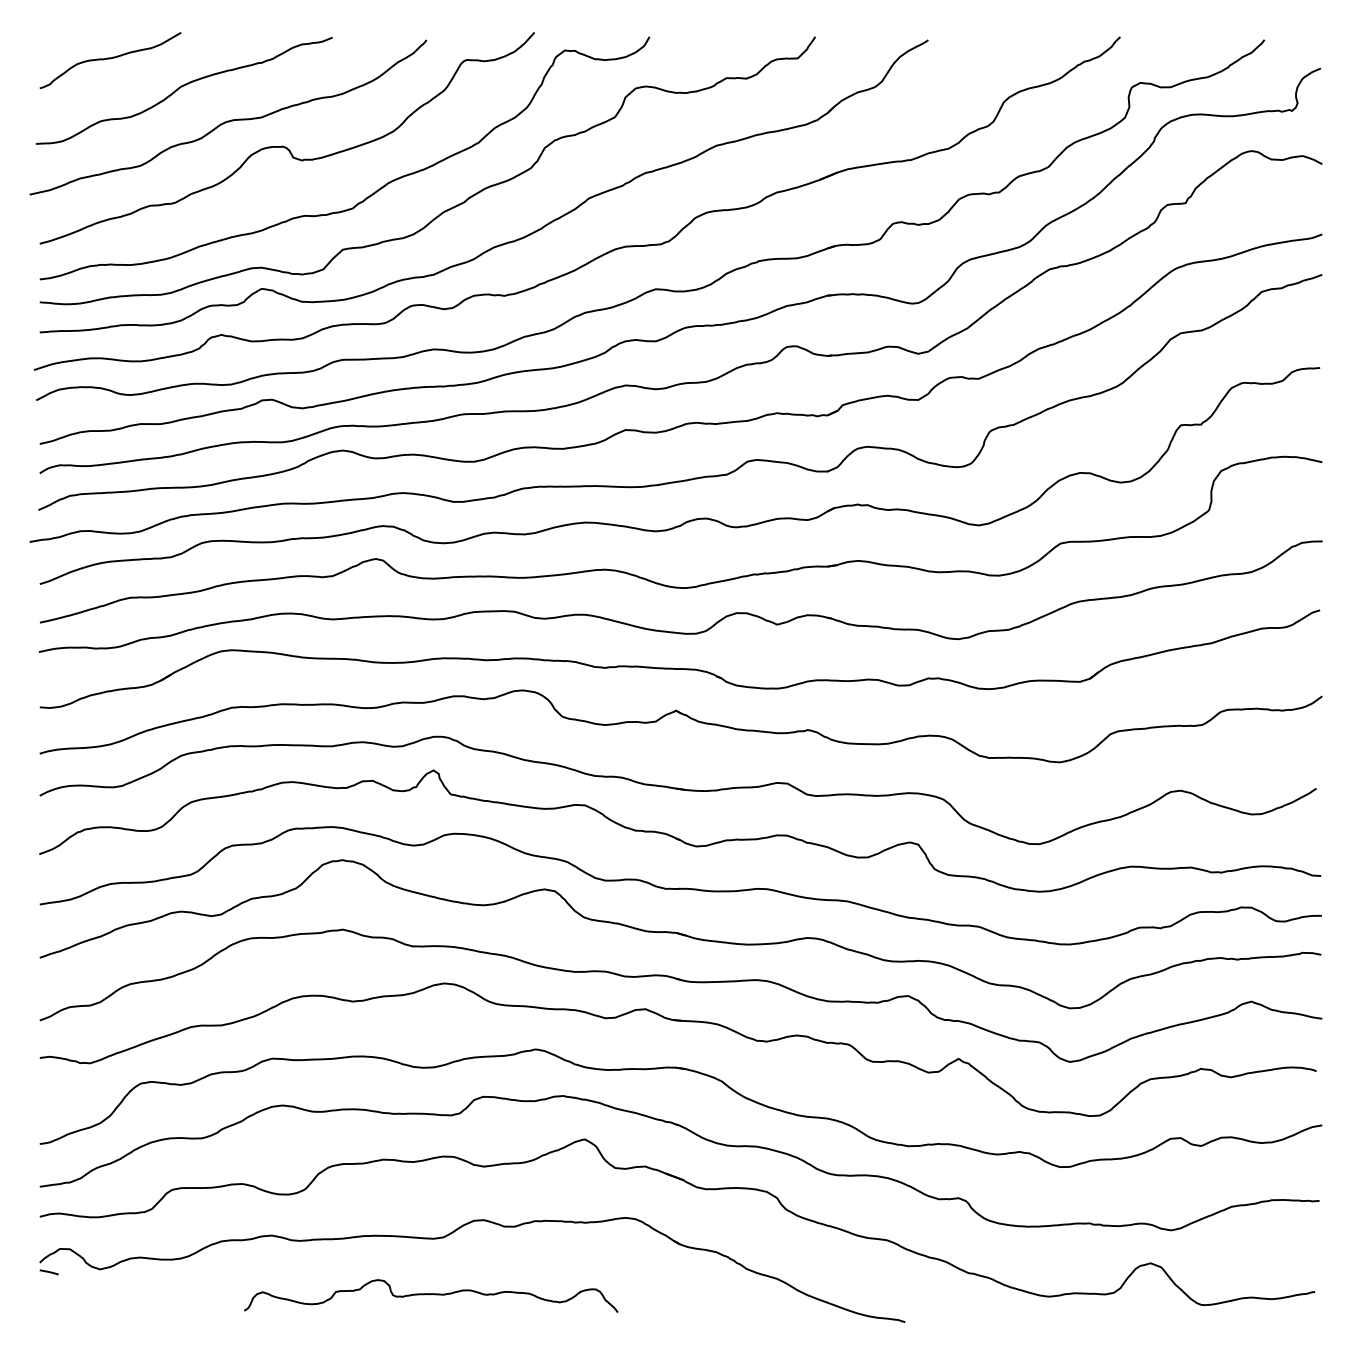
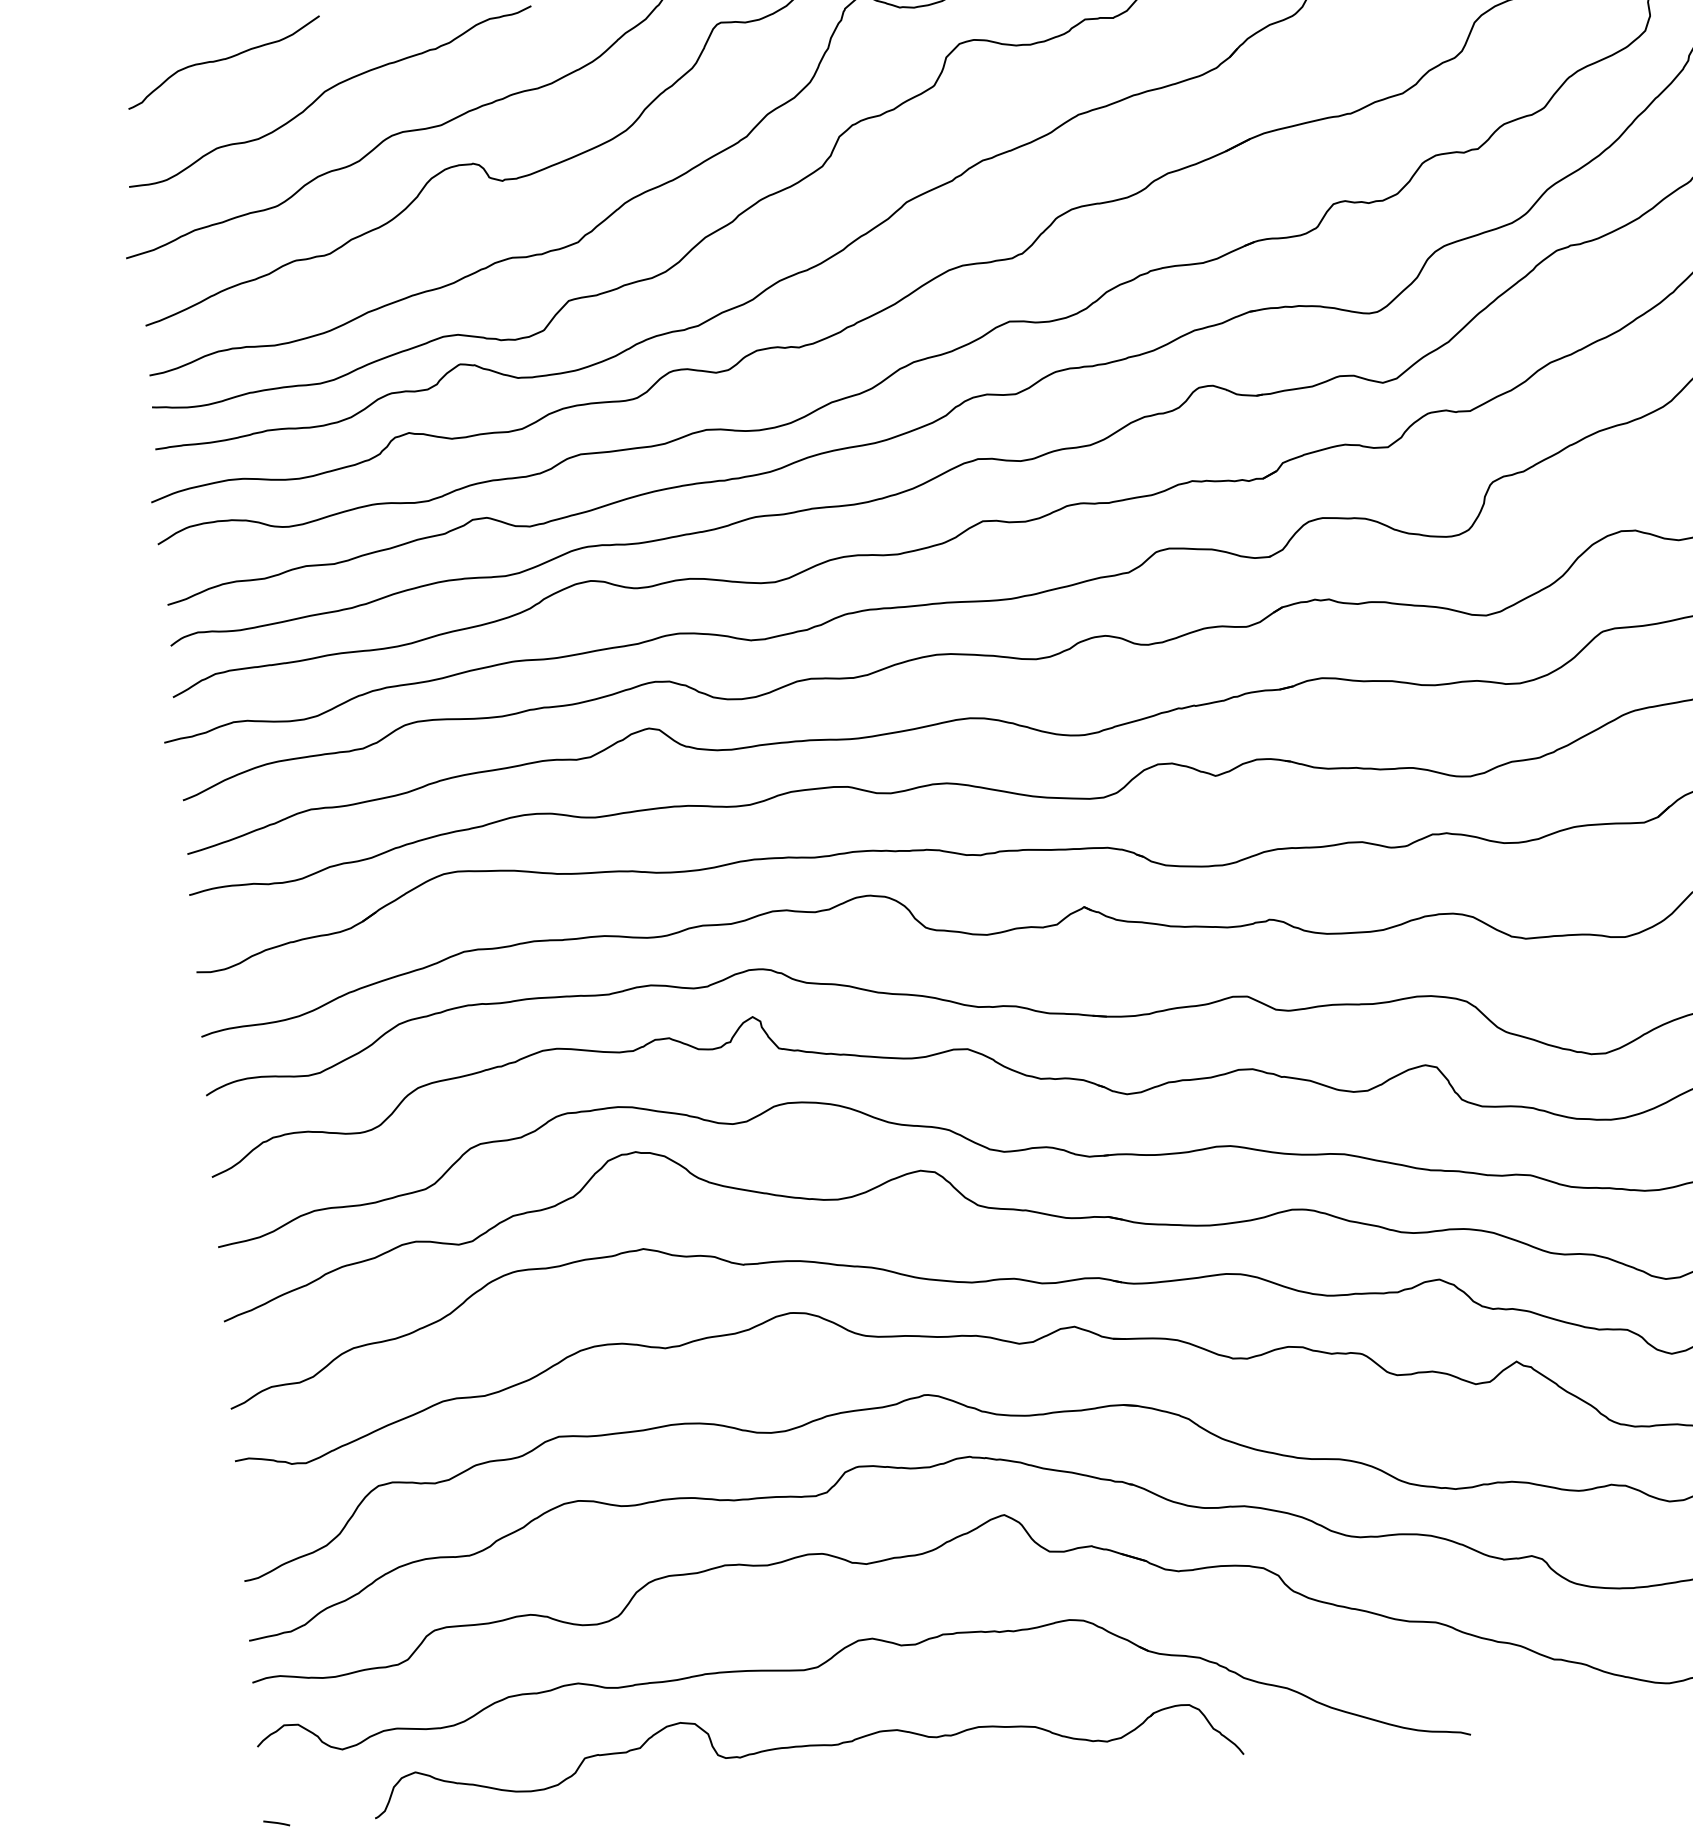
line: (48, 1272) -> (275, 1823), moved
part: (430, 1295) -> (805, 1749), size x1.67

